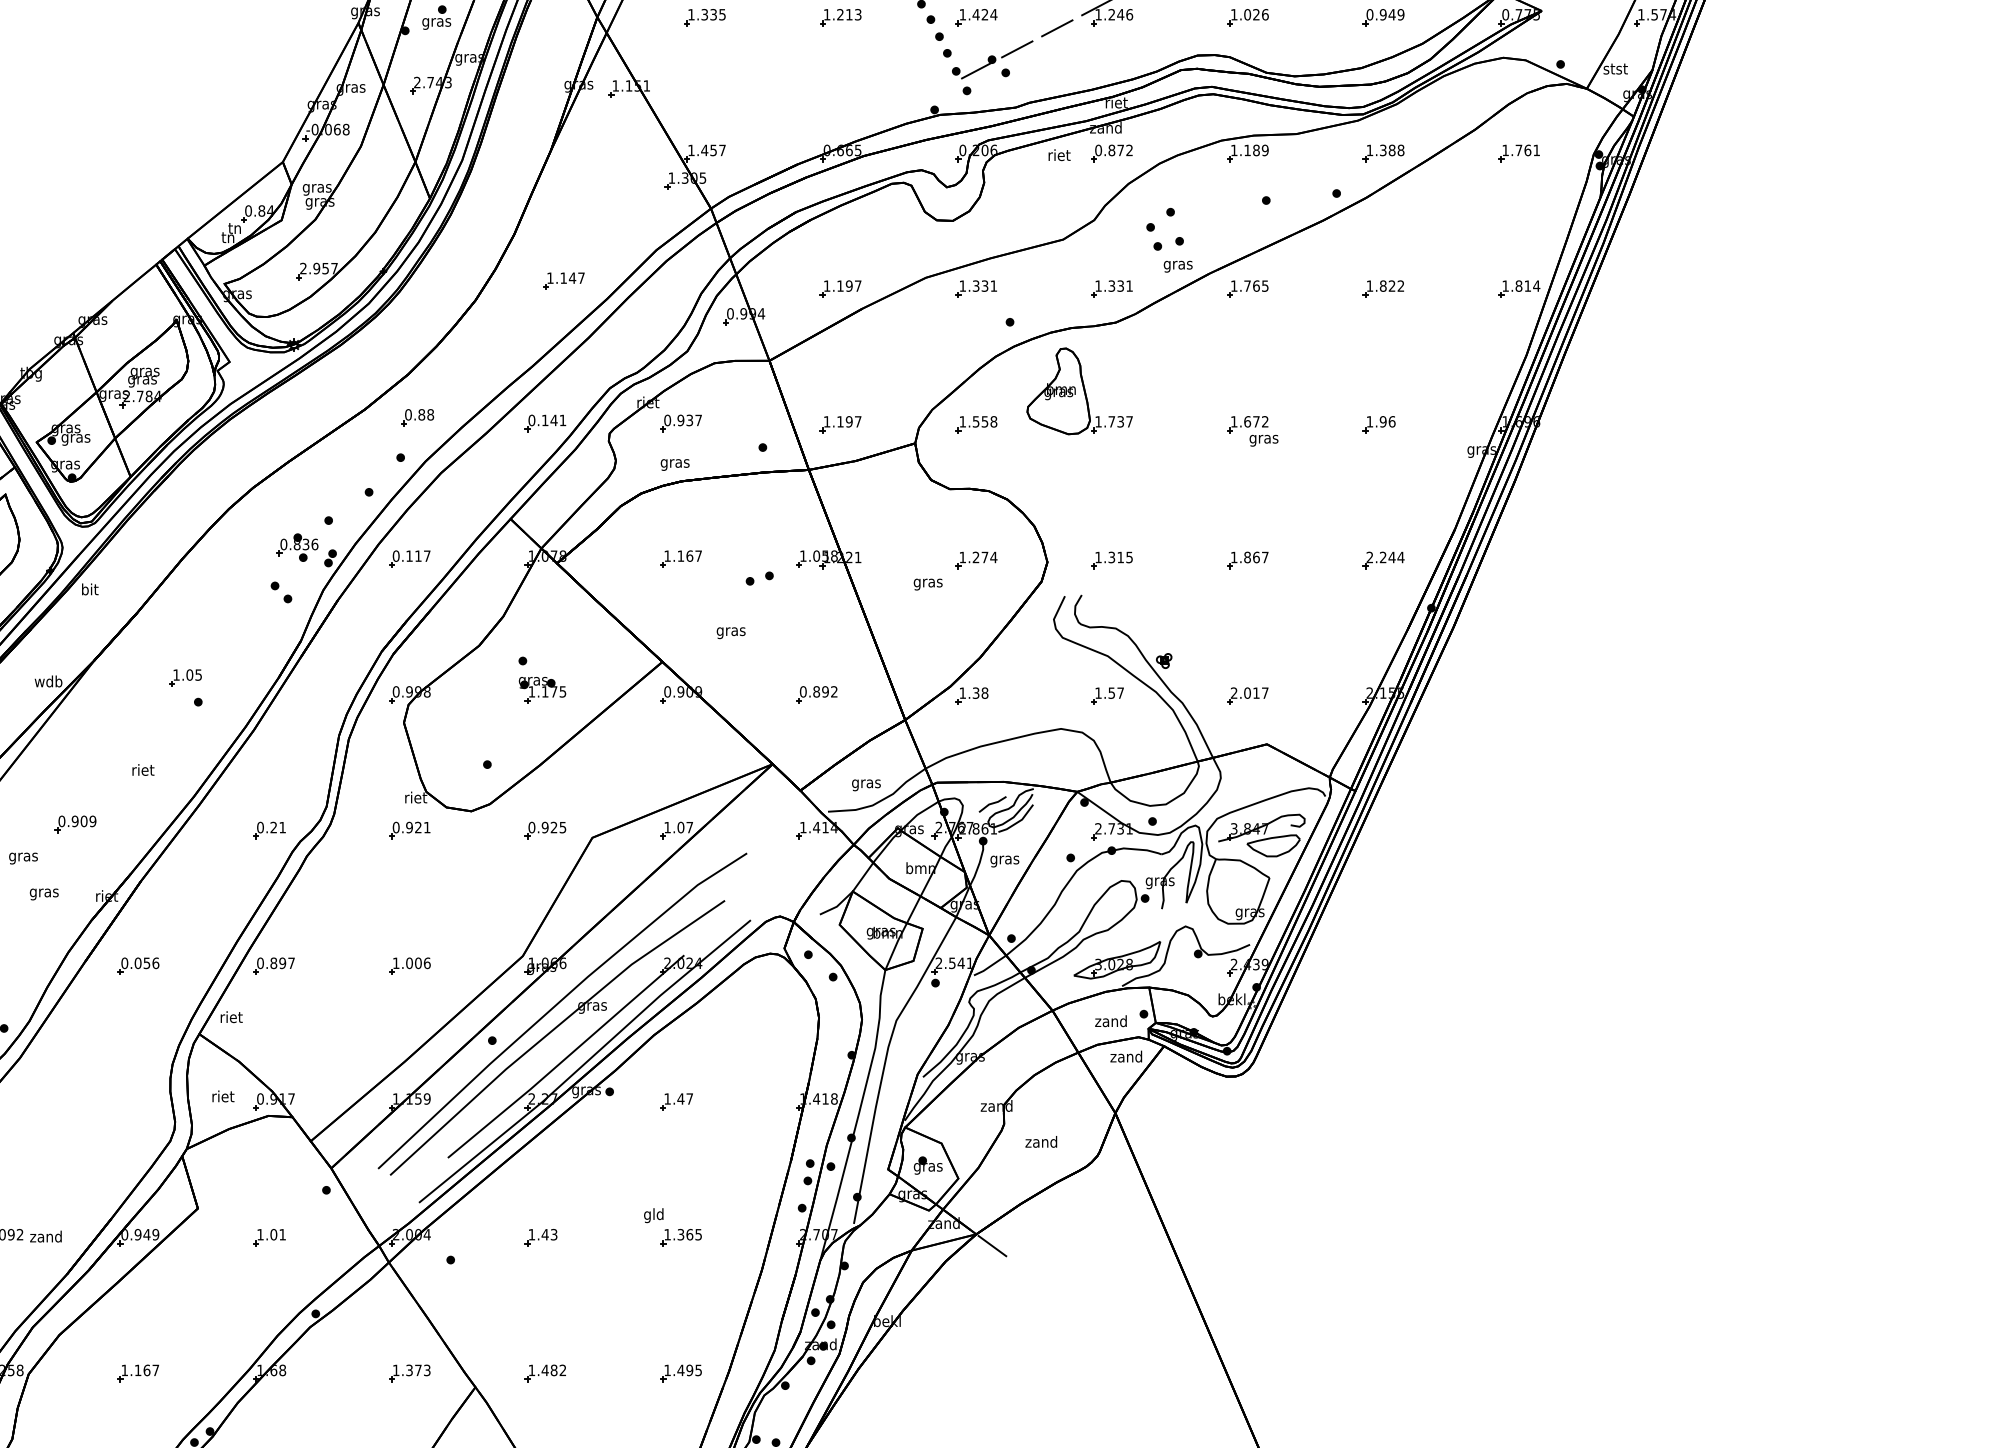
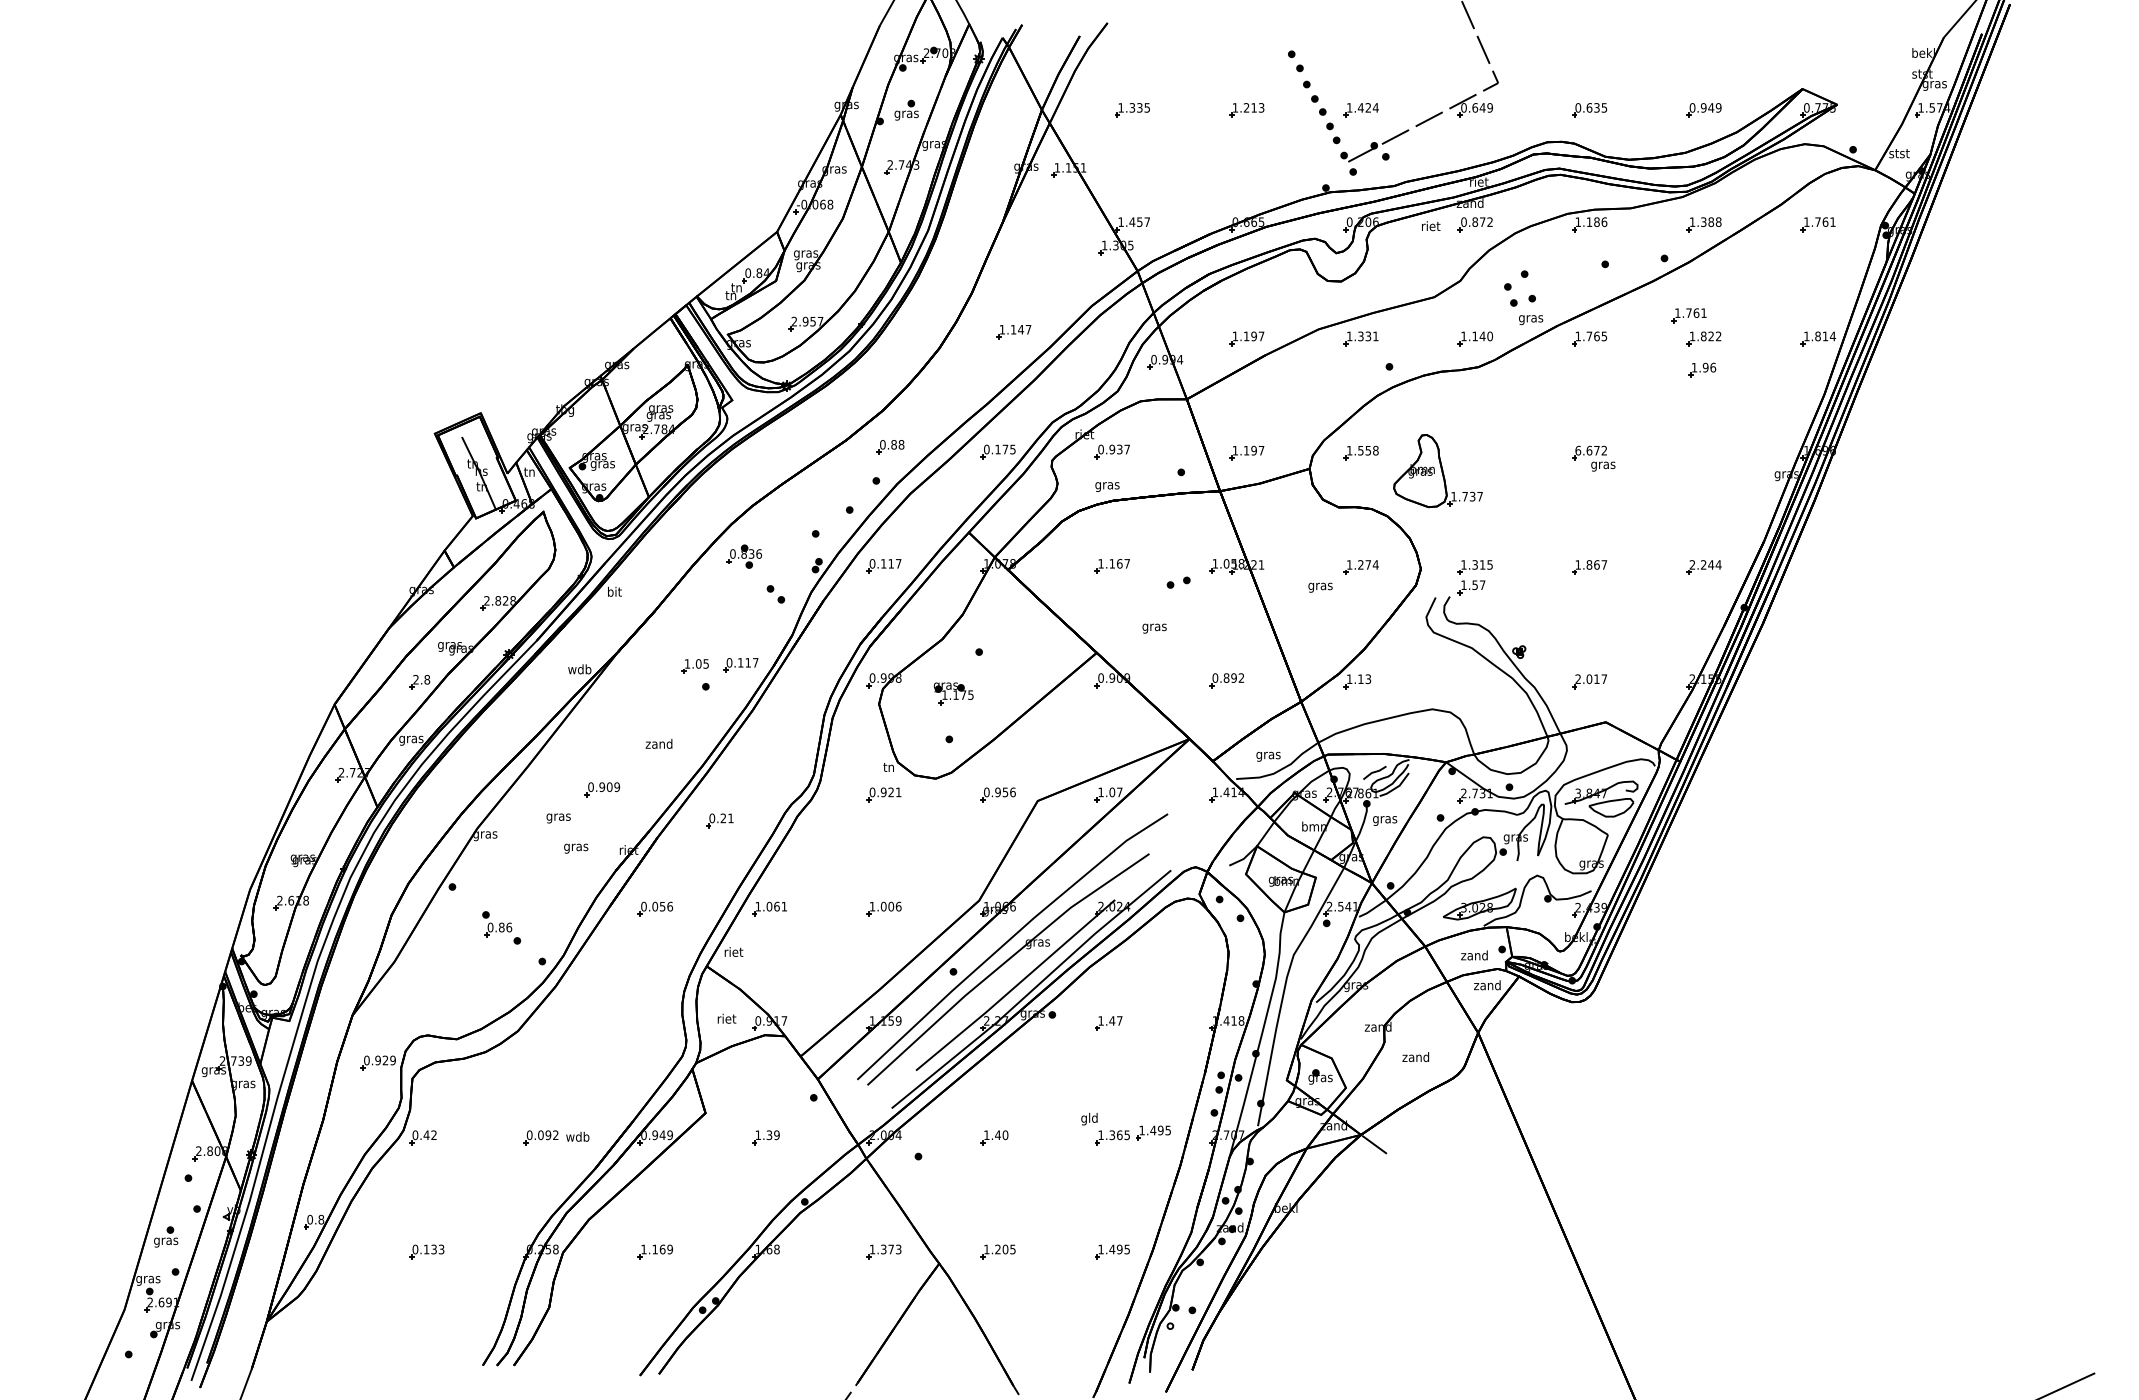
text: (1114, 14) -> (1477, 107), 1.246 -> 0.649
text: (1249, 14) -> (1591, 107), 1.026 -> 0.635
text: (1265, 150) -> (1604, 222), 1.189 -> 1.186
part: (1365, 261) -> (1688, 315), added
text: (1120, 286) -> (1482, 336), 1.331 -> 1.140
part: (1078, 391) -> (1437, 471), moved
text: (557, 420) -> (1008, 449), 0.141 -> 0.175
text: (1234, 421) -> (1578, 450), 1.672 -> 6.672
part: (1379, 423) -> (1702, 369), moved
part: (296, 547) -> (743, 556), moved
part: (239, 676) -> (740, 665), added
part: (542, 689) -> (953, 693), moved
text: (980, 693) -> (1364, 679), 1.38 -> 1.13
part: (1107, 695) -> (1471, 587), moved
text: (142, 769) -> (658, 743), riet -> zand
text: (416, 798) -> (889, 767), riet -> tn
text: (557, 827) -> (1008, 792), 0.925 -> 0.956
part: (269, 830) -> (719, 820), moved
text: (276, 963) -> (771, 906), 0.897 -> 1.061
part: (729, 1231) -> (1153, 1132), added
text: (277, 1235) -> (772, 1135), 1.01 -> 1.39
text: (554, 1235) -> (1005, 1135), 1.43 -> 1.40
text: (45, 1236) -> (577, 1136), zand -> wdb
text: (155, 1370) -> (669, 1249), 1.167 -> 1.169
text: (554, 1370) -> (1005, 1249), 1.482 -> 1.205

